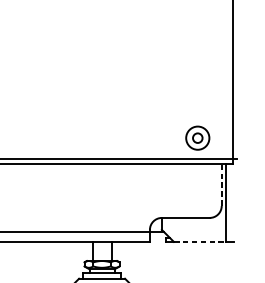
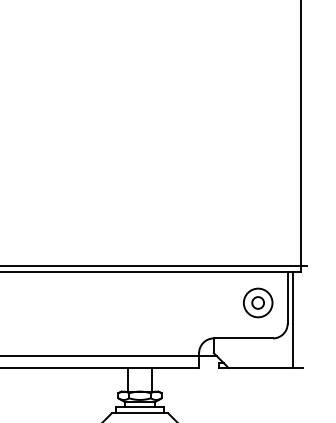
part: (198, 137) -> (258, 302), moved
line: (221, 184) -> (287, 297), dashed -> solid
line: (200, 241) -> (261, 367), dashed -> solid

